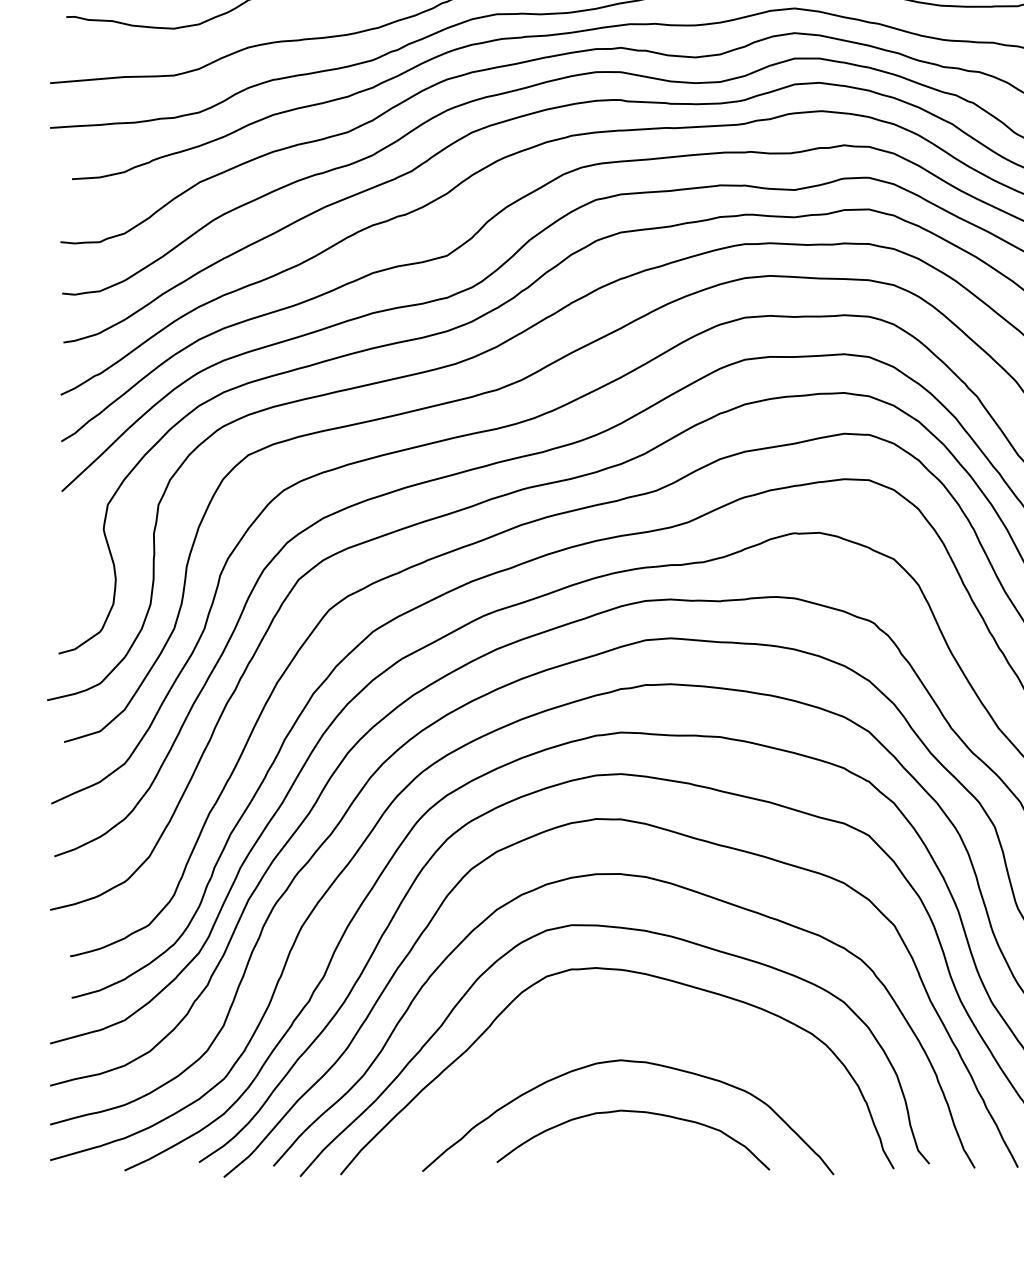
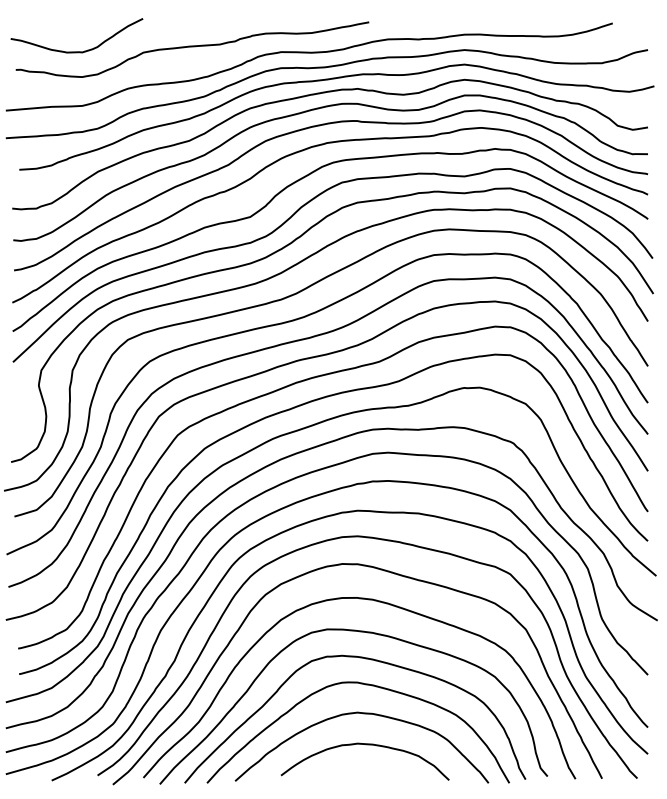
curve: (633, 1016) -> (365, 685), added

